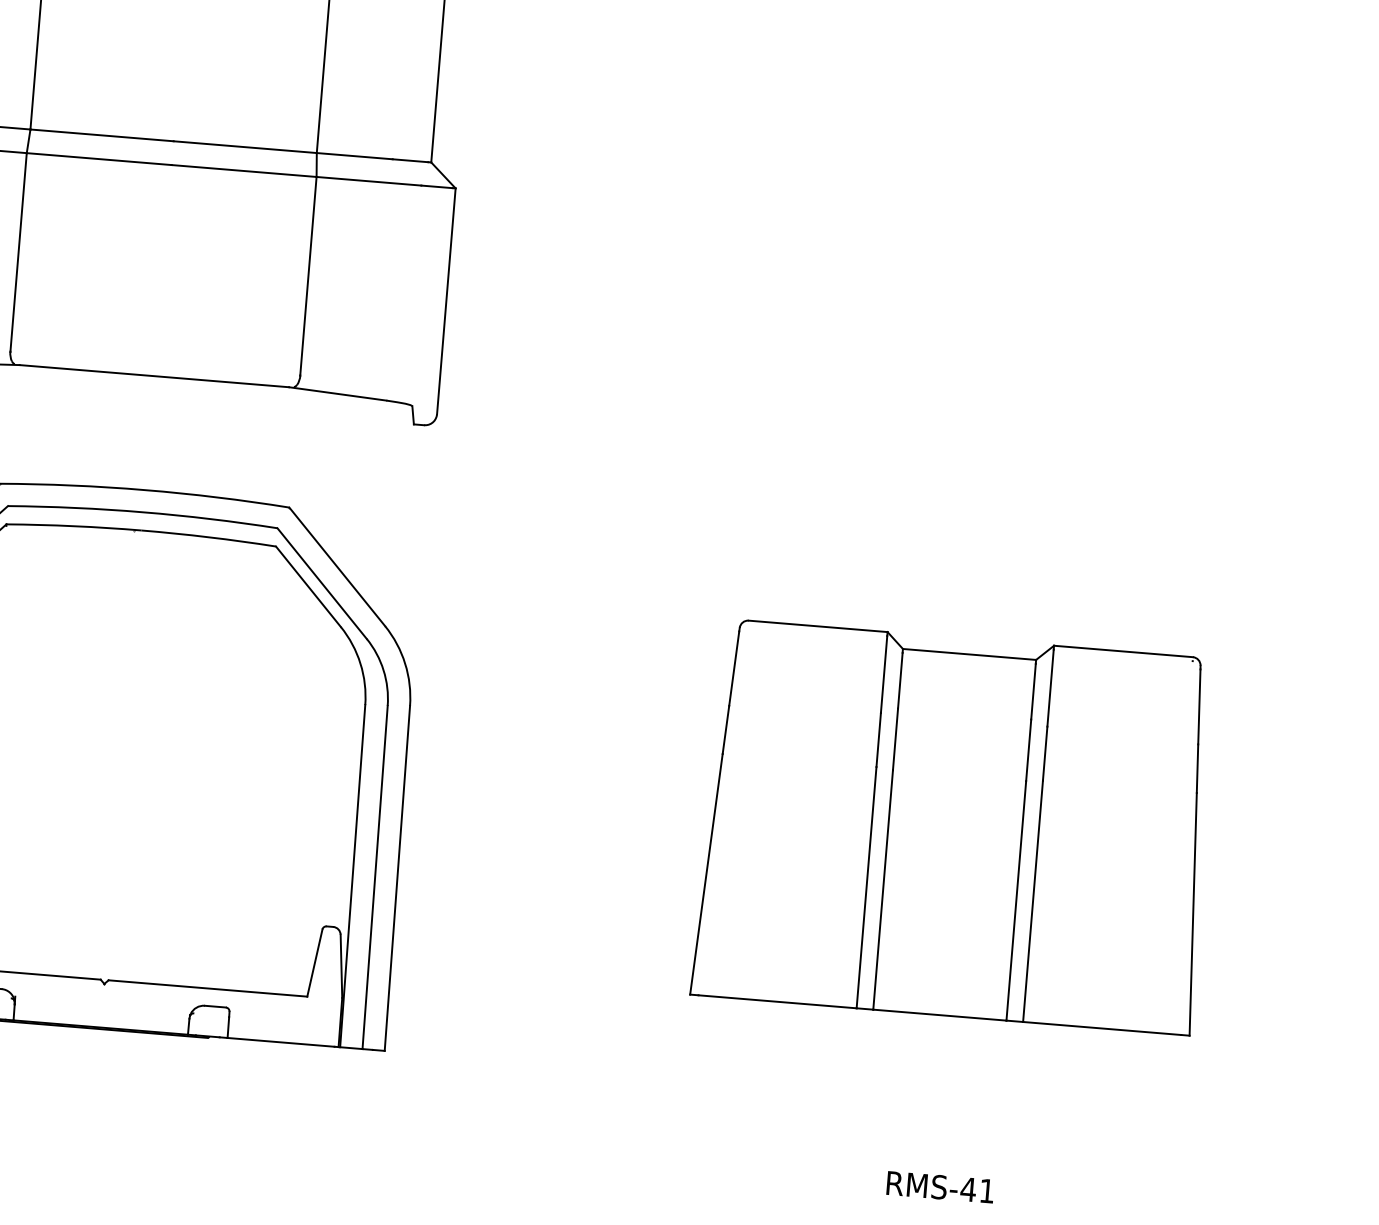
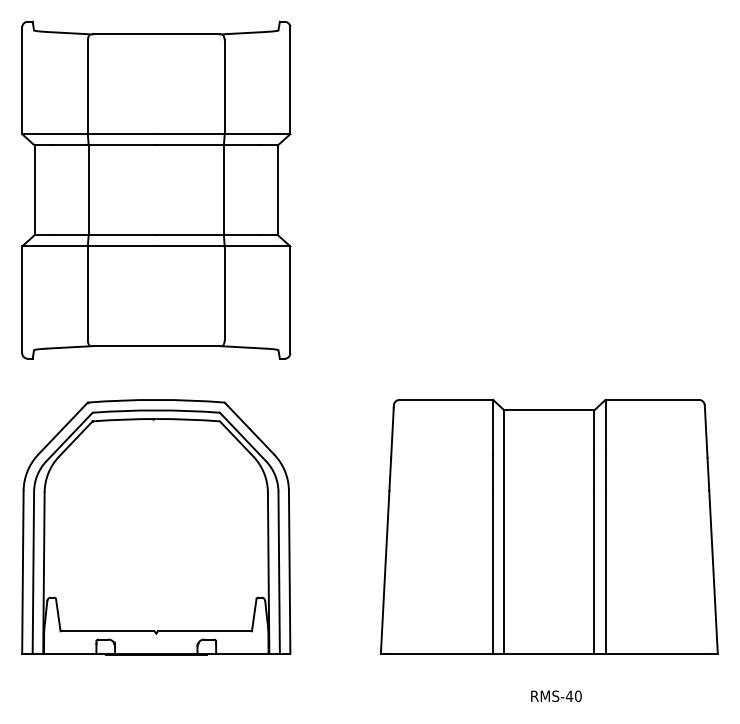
part: (955, 826) -> (549, 526), size x1.43
text: (987, 1191) -> (578, 696), RMS-41 -> RMS-40

